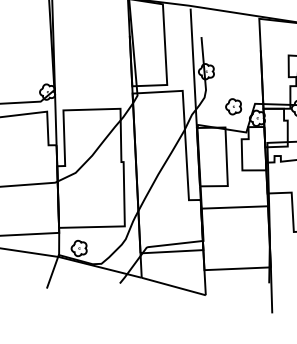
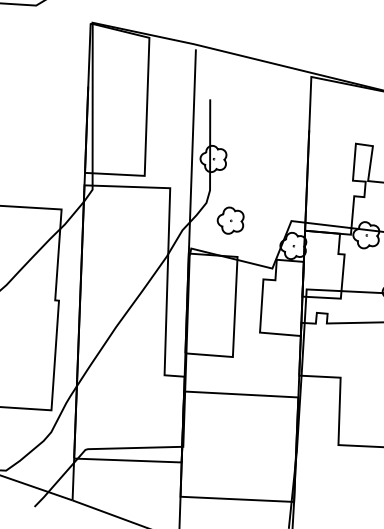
part: (233, 106) -> (230, 220), moved

